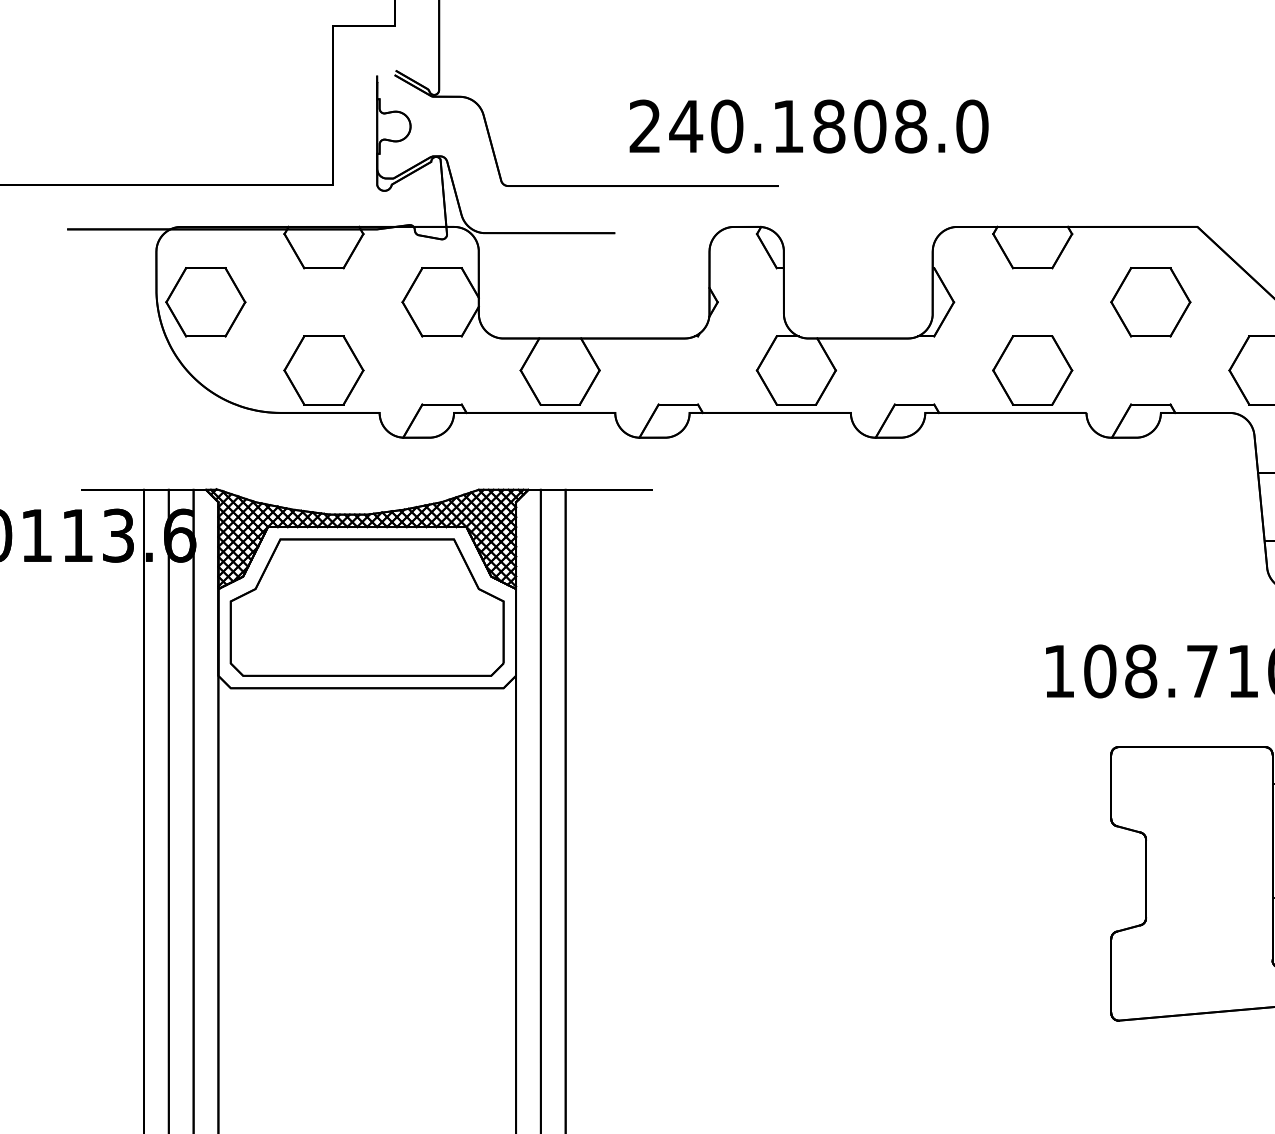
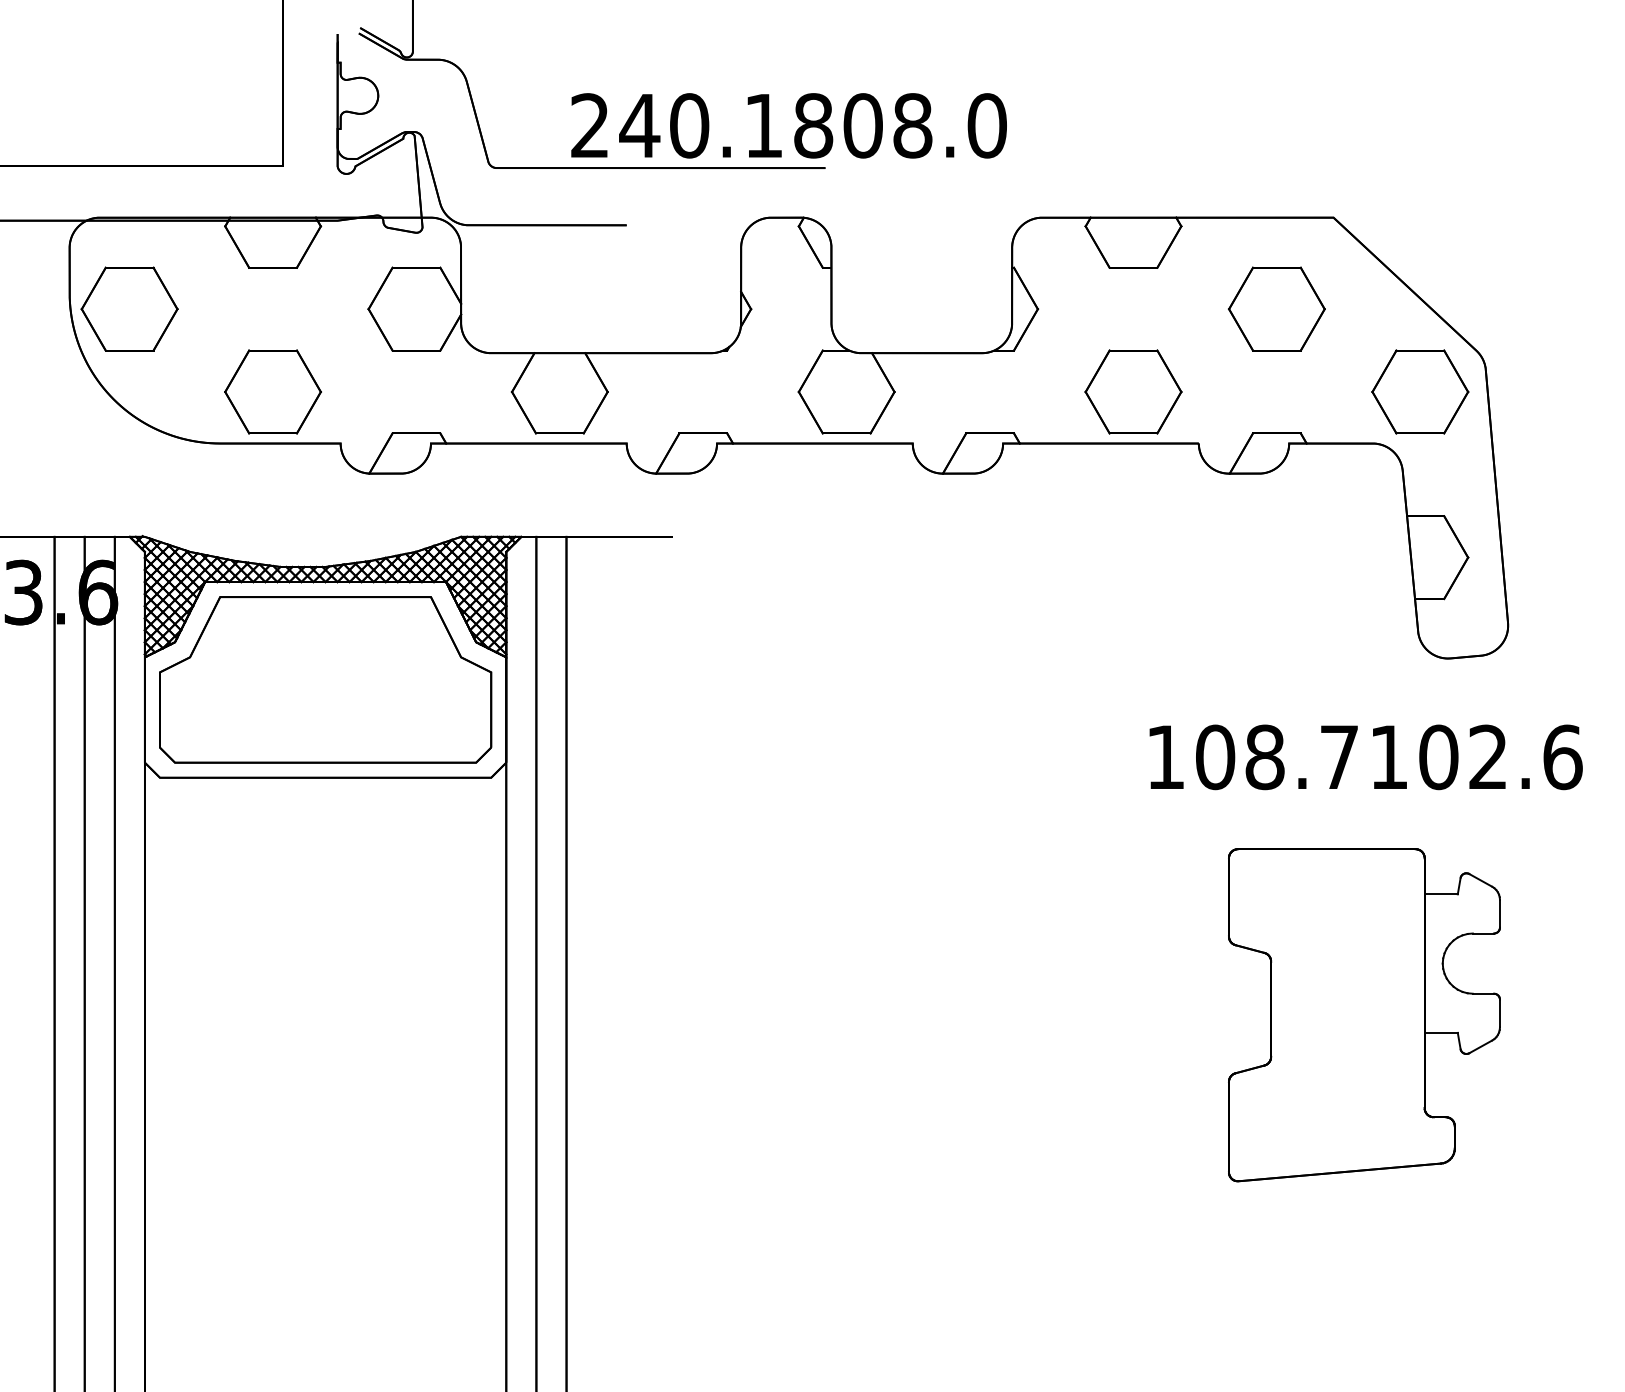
text: (808, 126) -> (788, 125), moved

